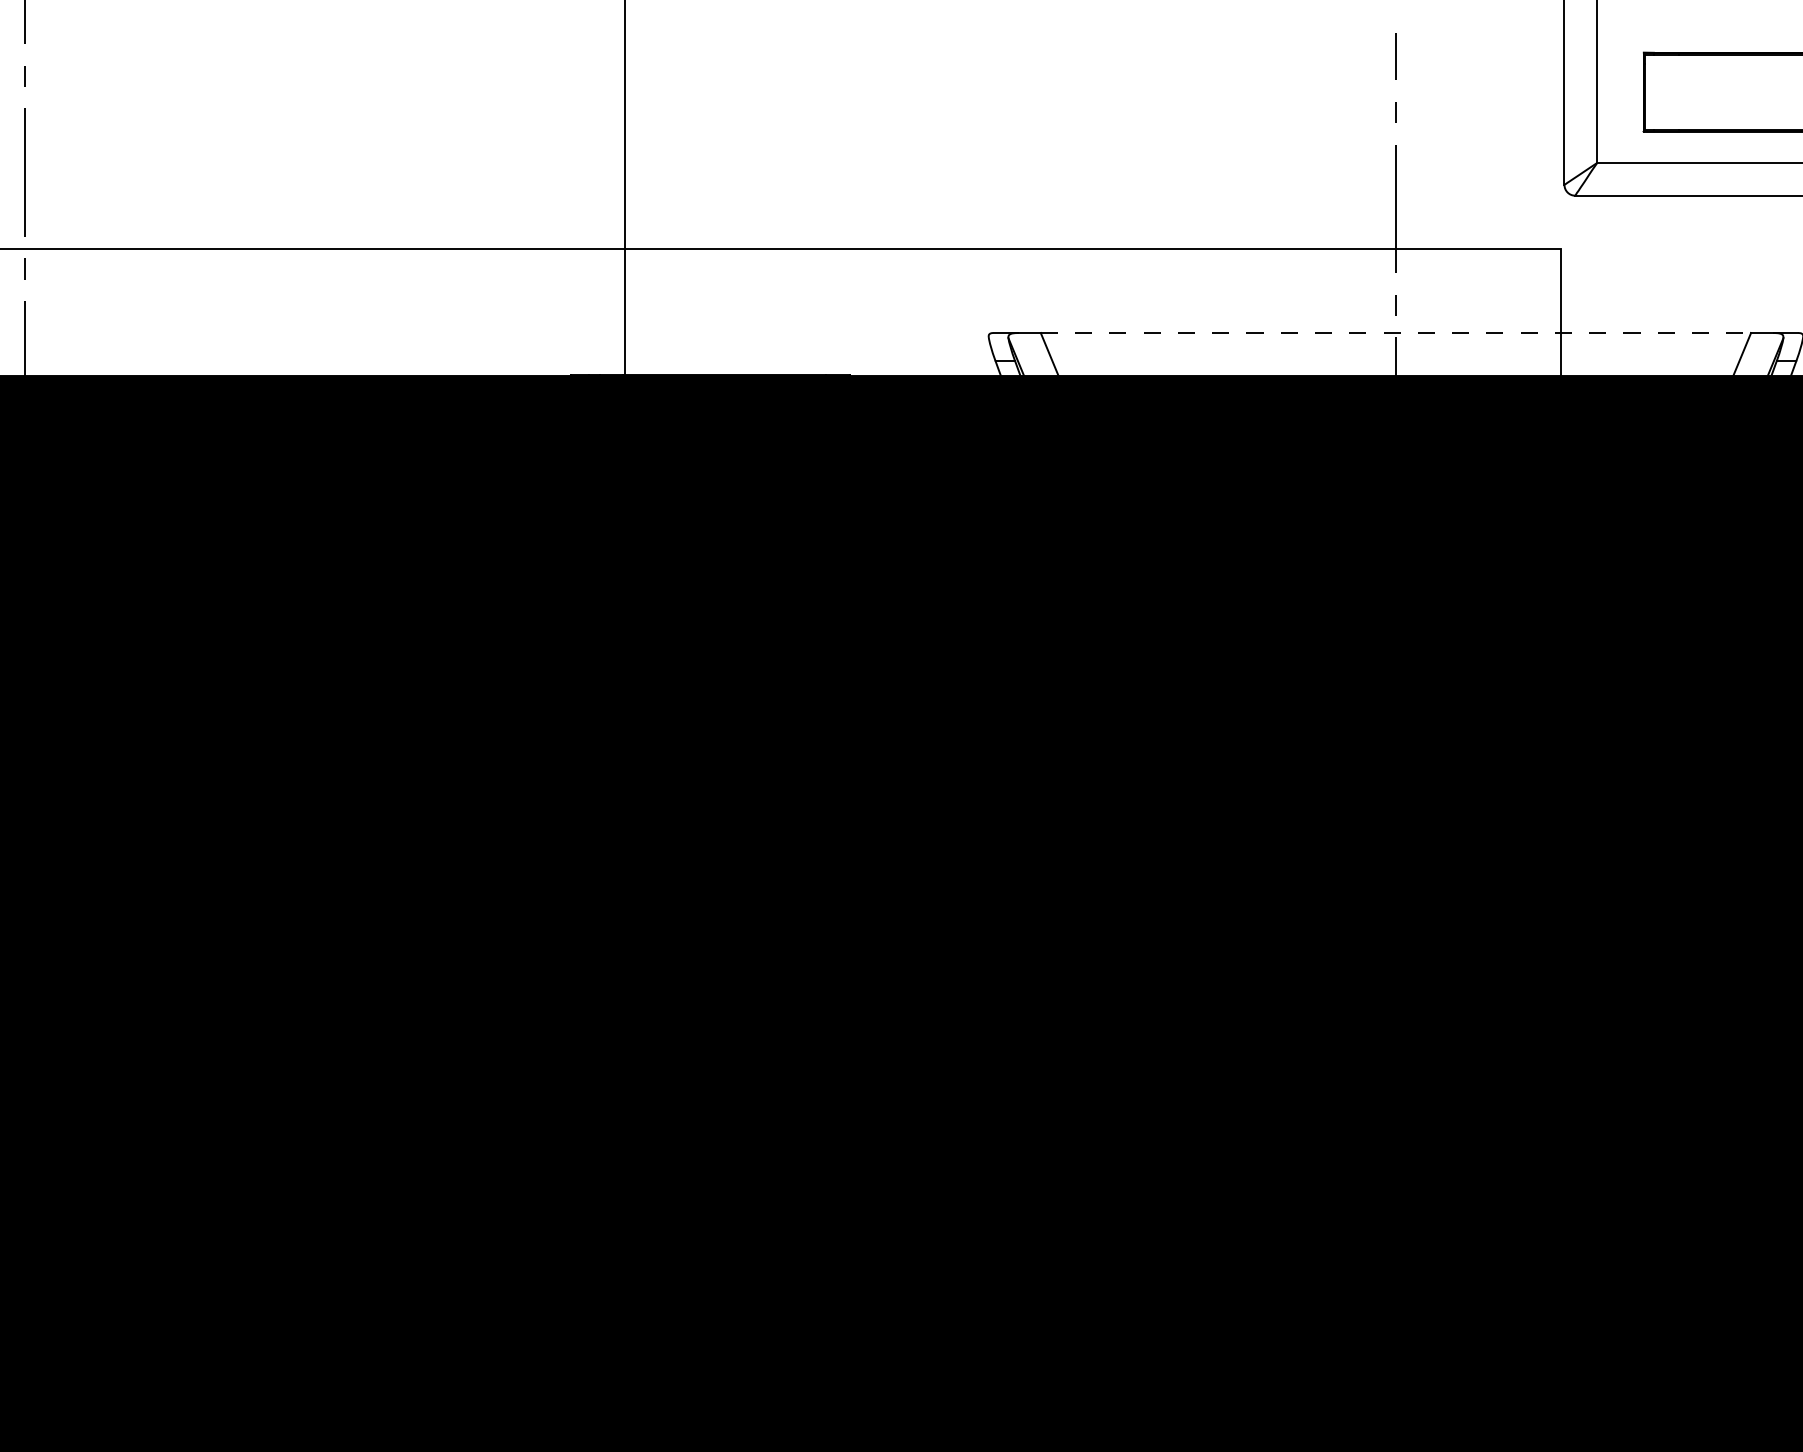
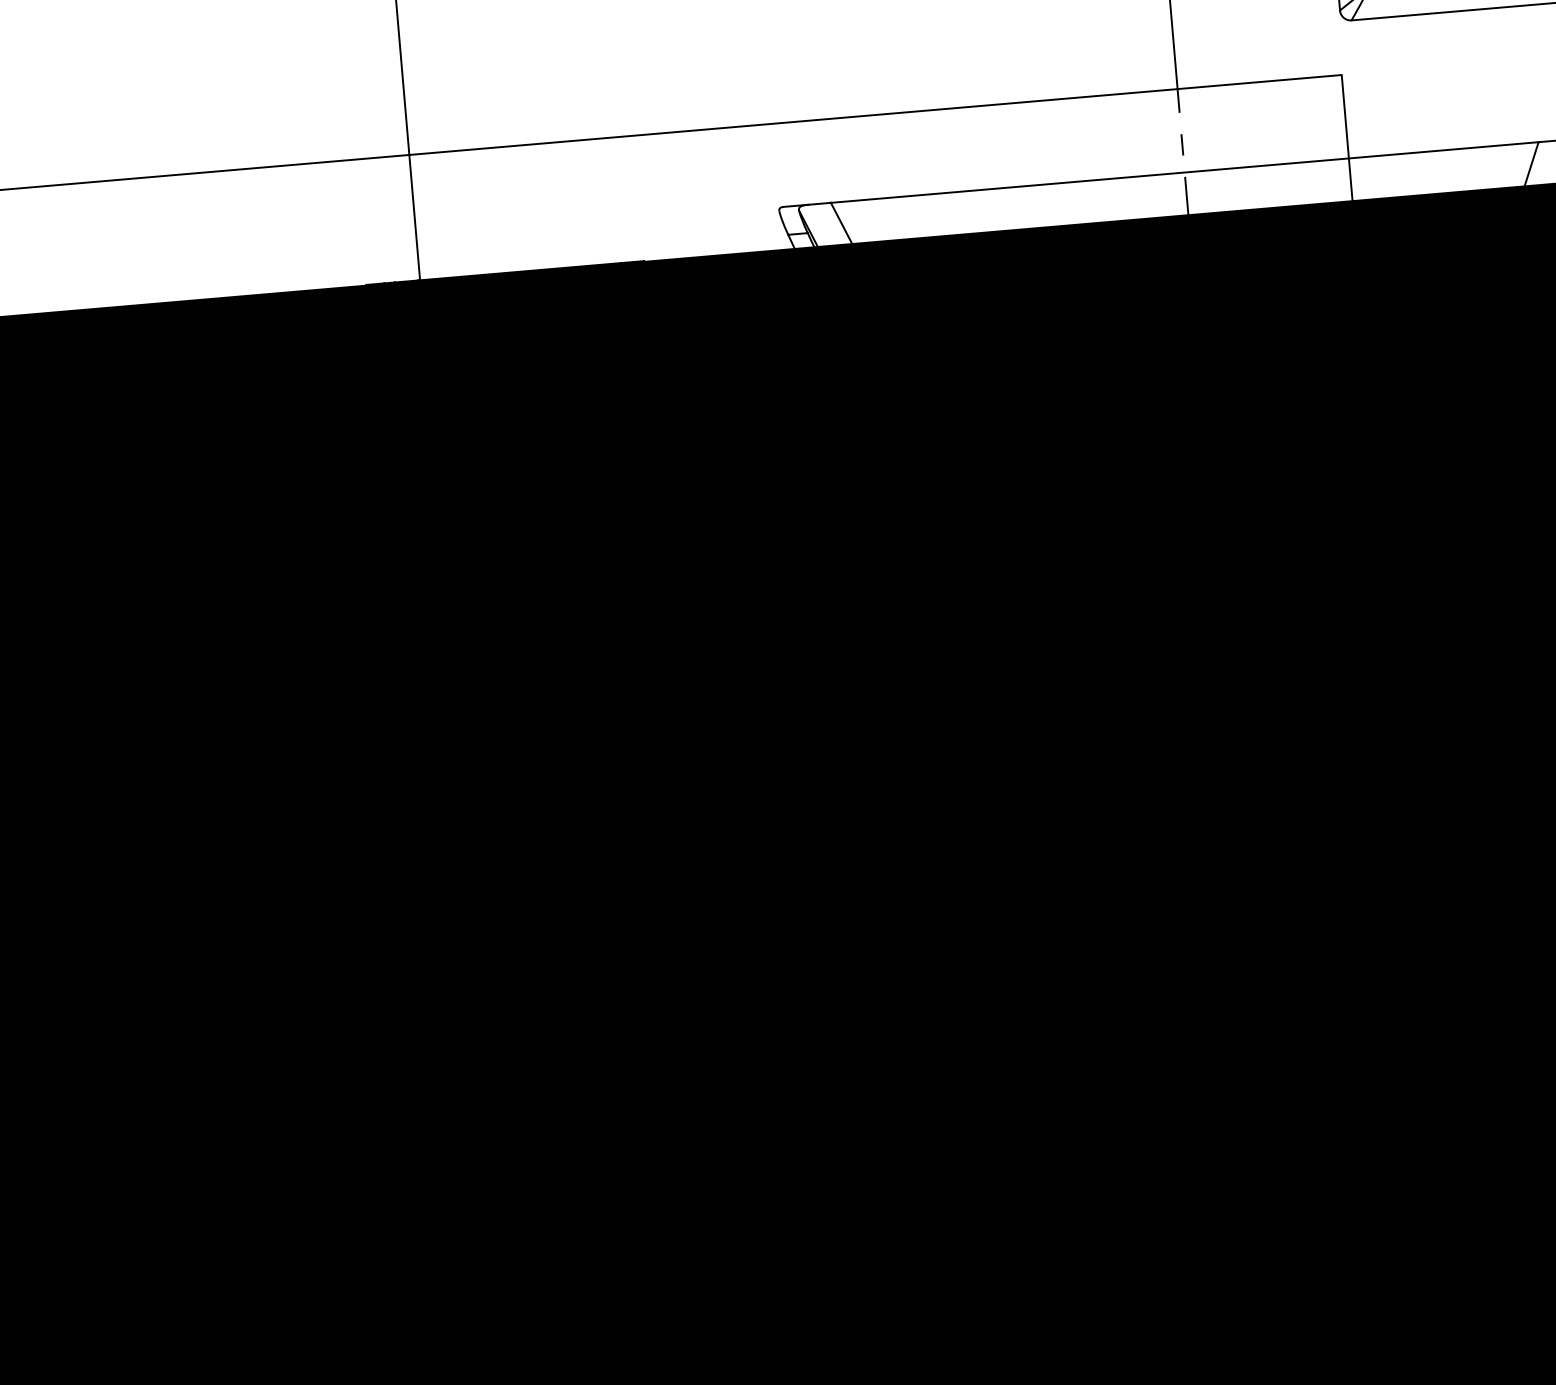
line: (1396, 333) -> (1185, 172), dashed -> solid

